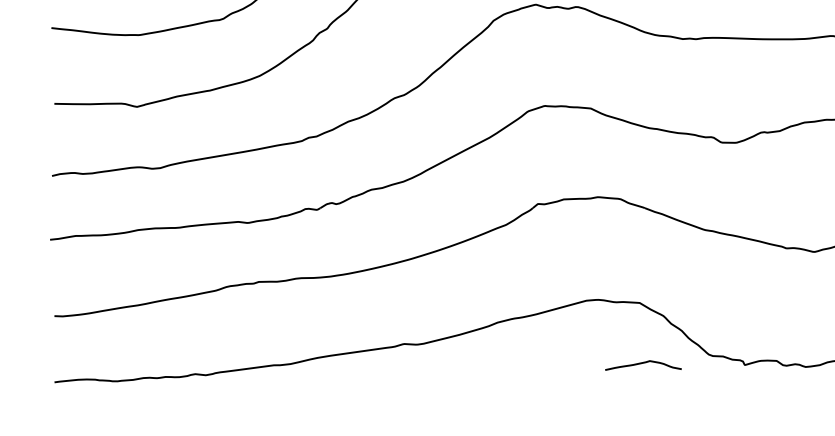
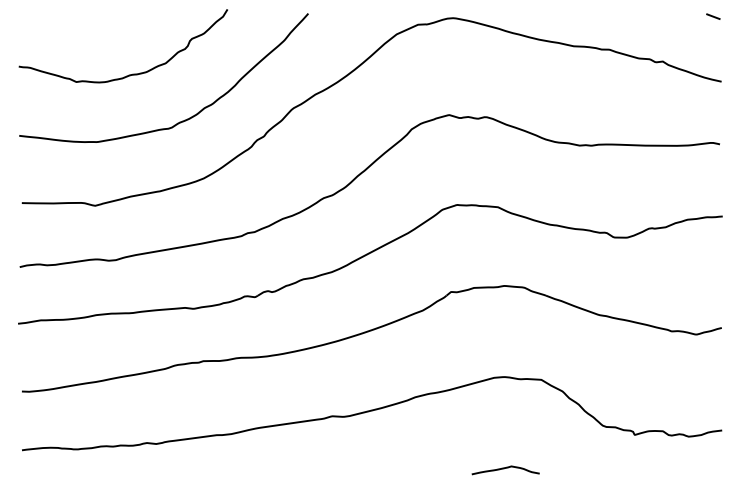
curve: (642, 364) -> (504, 469), moved

